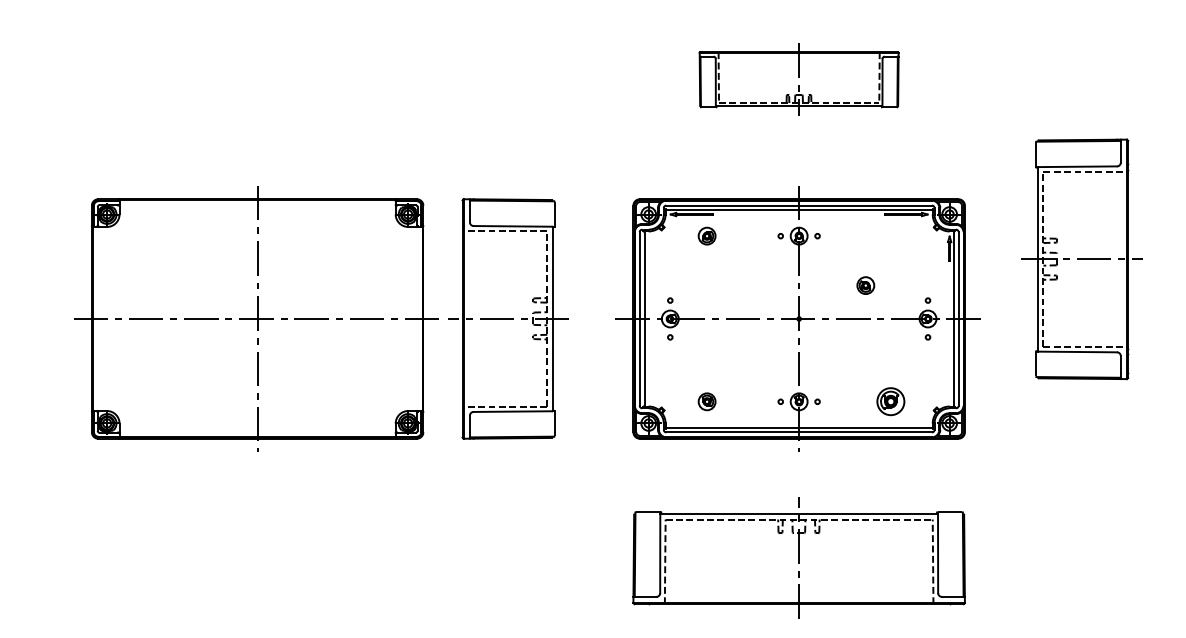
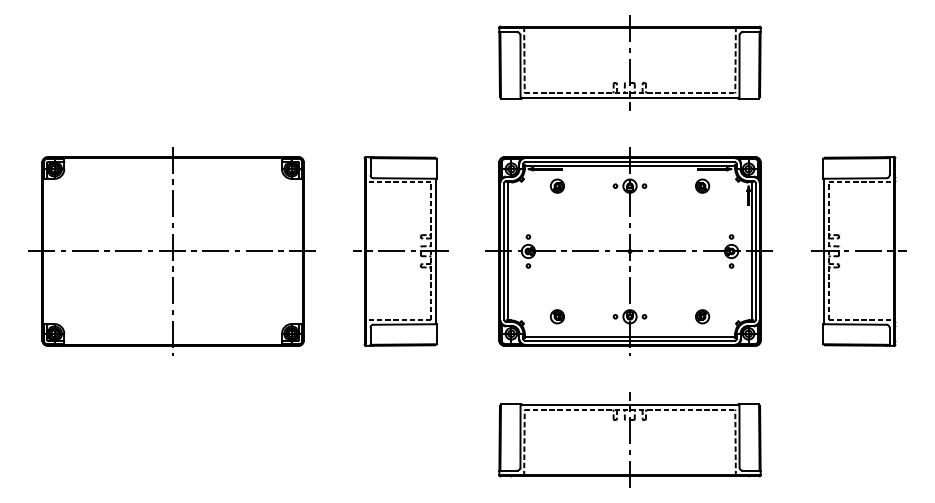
part: (798, 79) -> (629, 62), size x1.67
part: (1081, 259) -> (858, 251), moved
part: (865, 284) -> (702, 185), moved
part: (255, 319) -> (171, 251), moved
part: (891, 401) -> (702, 316), size x0.62

